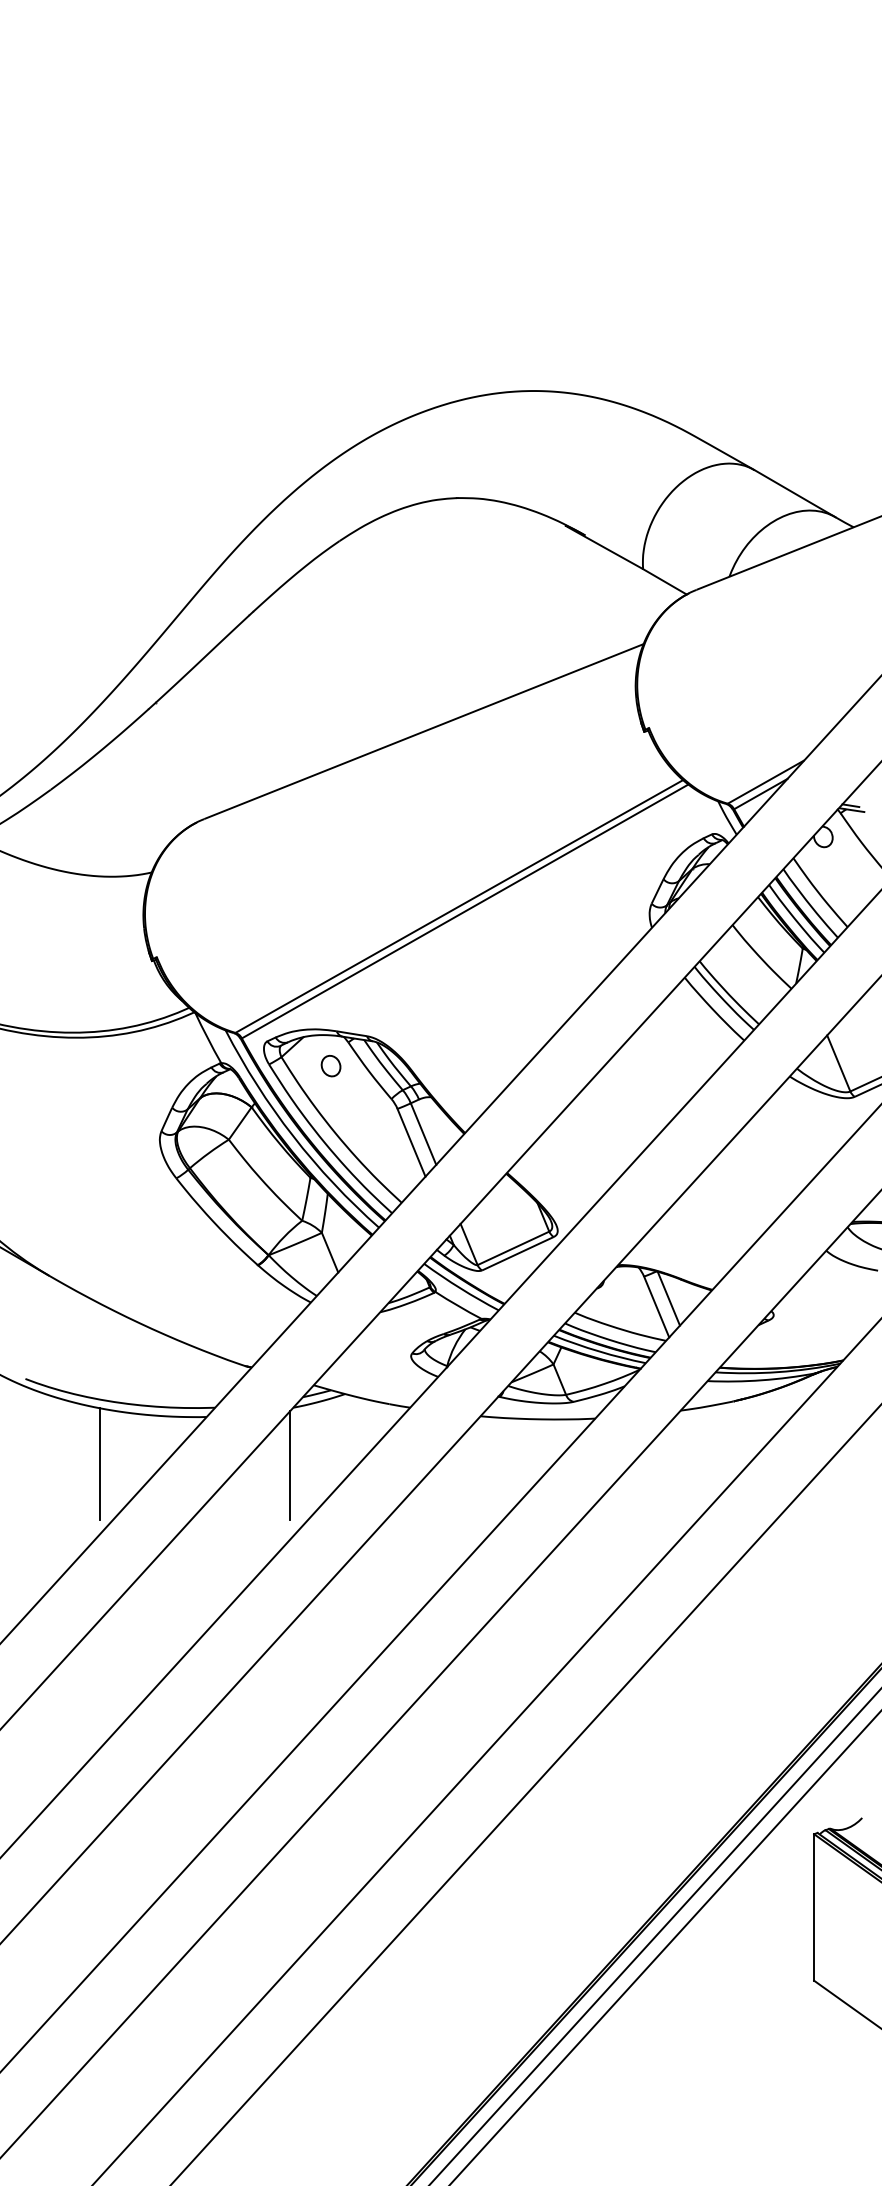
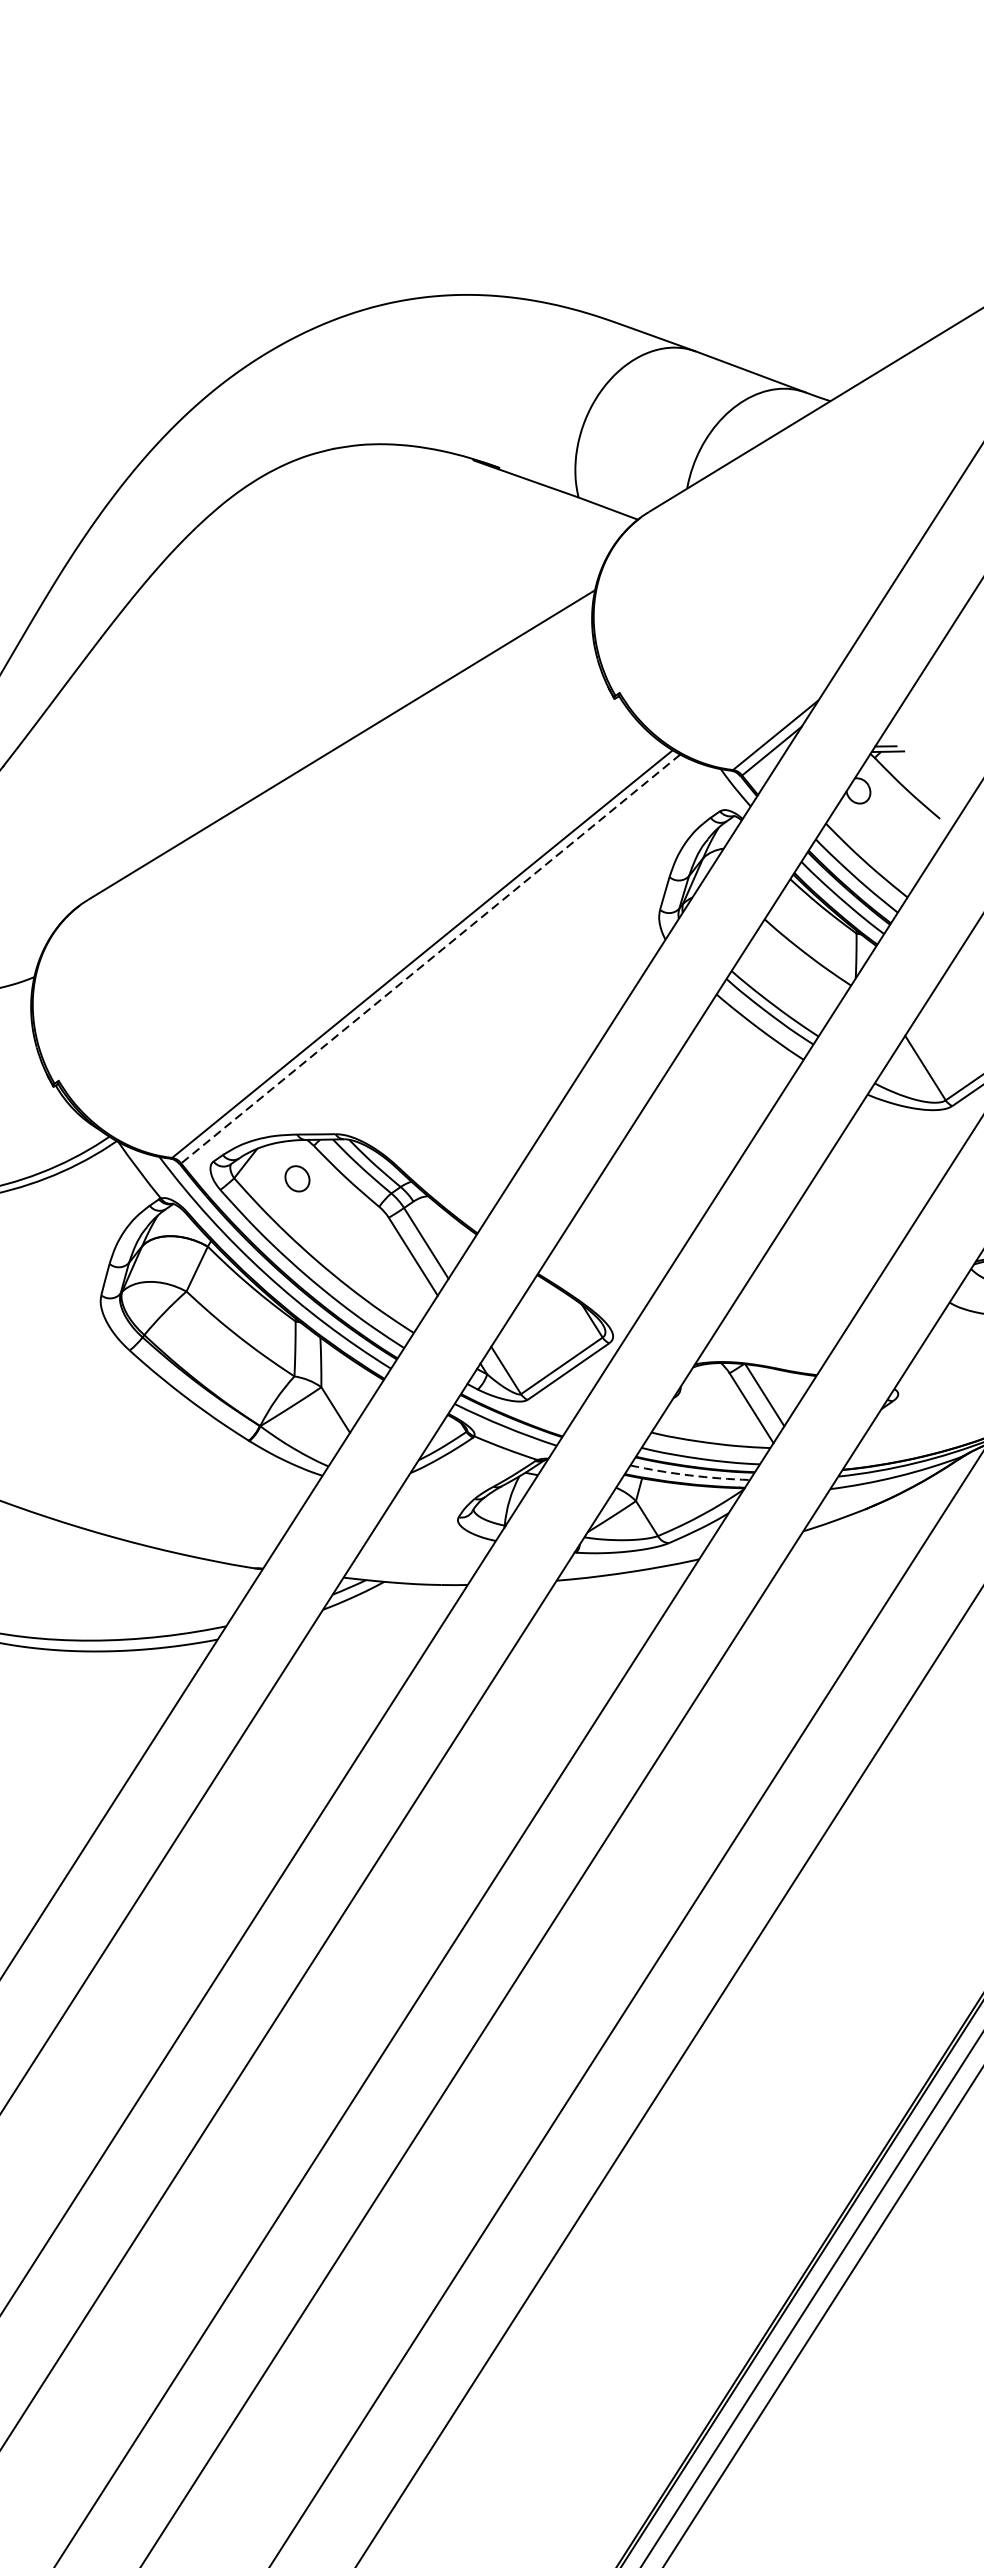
line: (465, 911) -> (431, 958), solid -> dashed
arc: (599, 1351) -> (690, 1475), solid -> dashed
line: (100, 1463) -> (96, 1719), removed
line: (290, 1464) -> (331, 1680), removed

